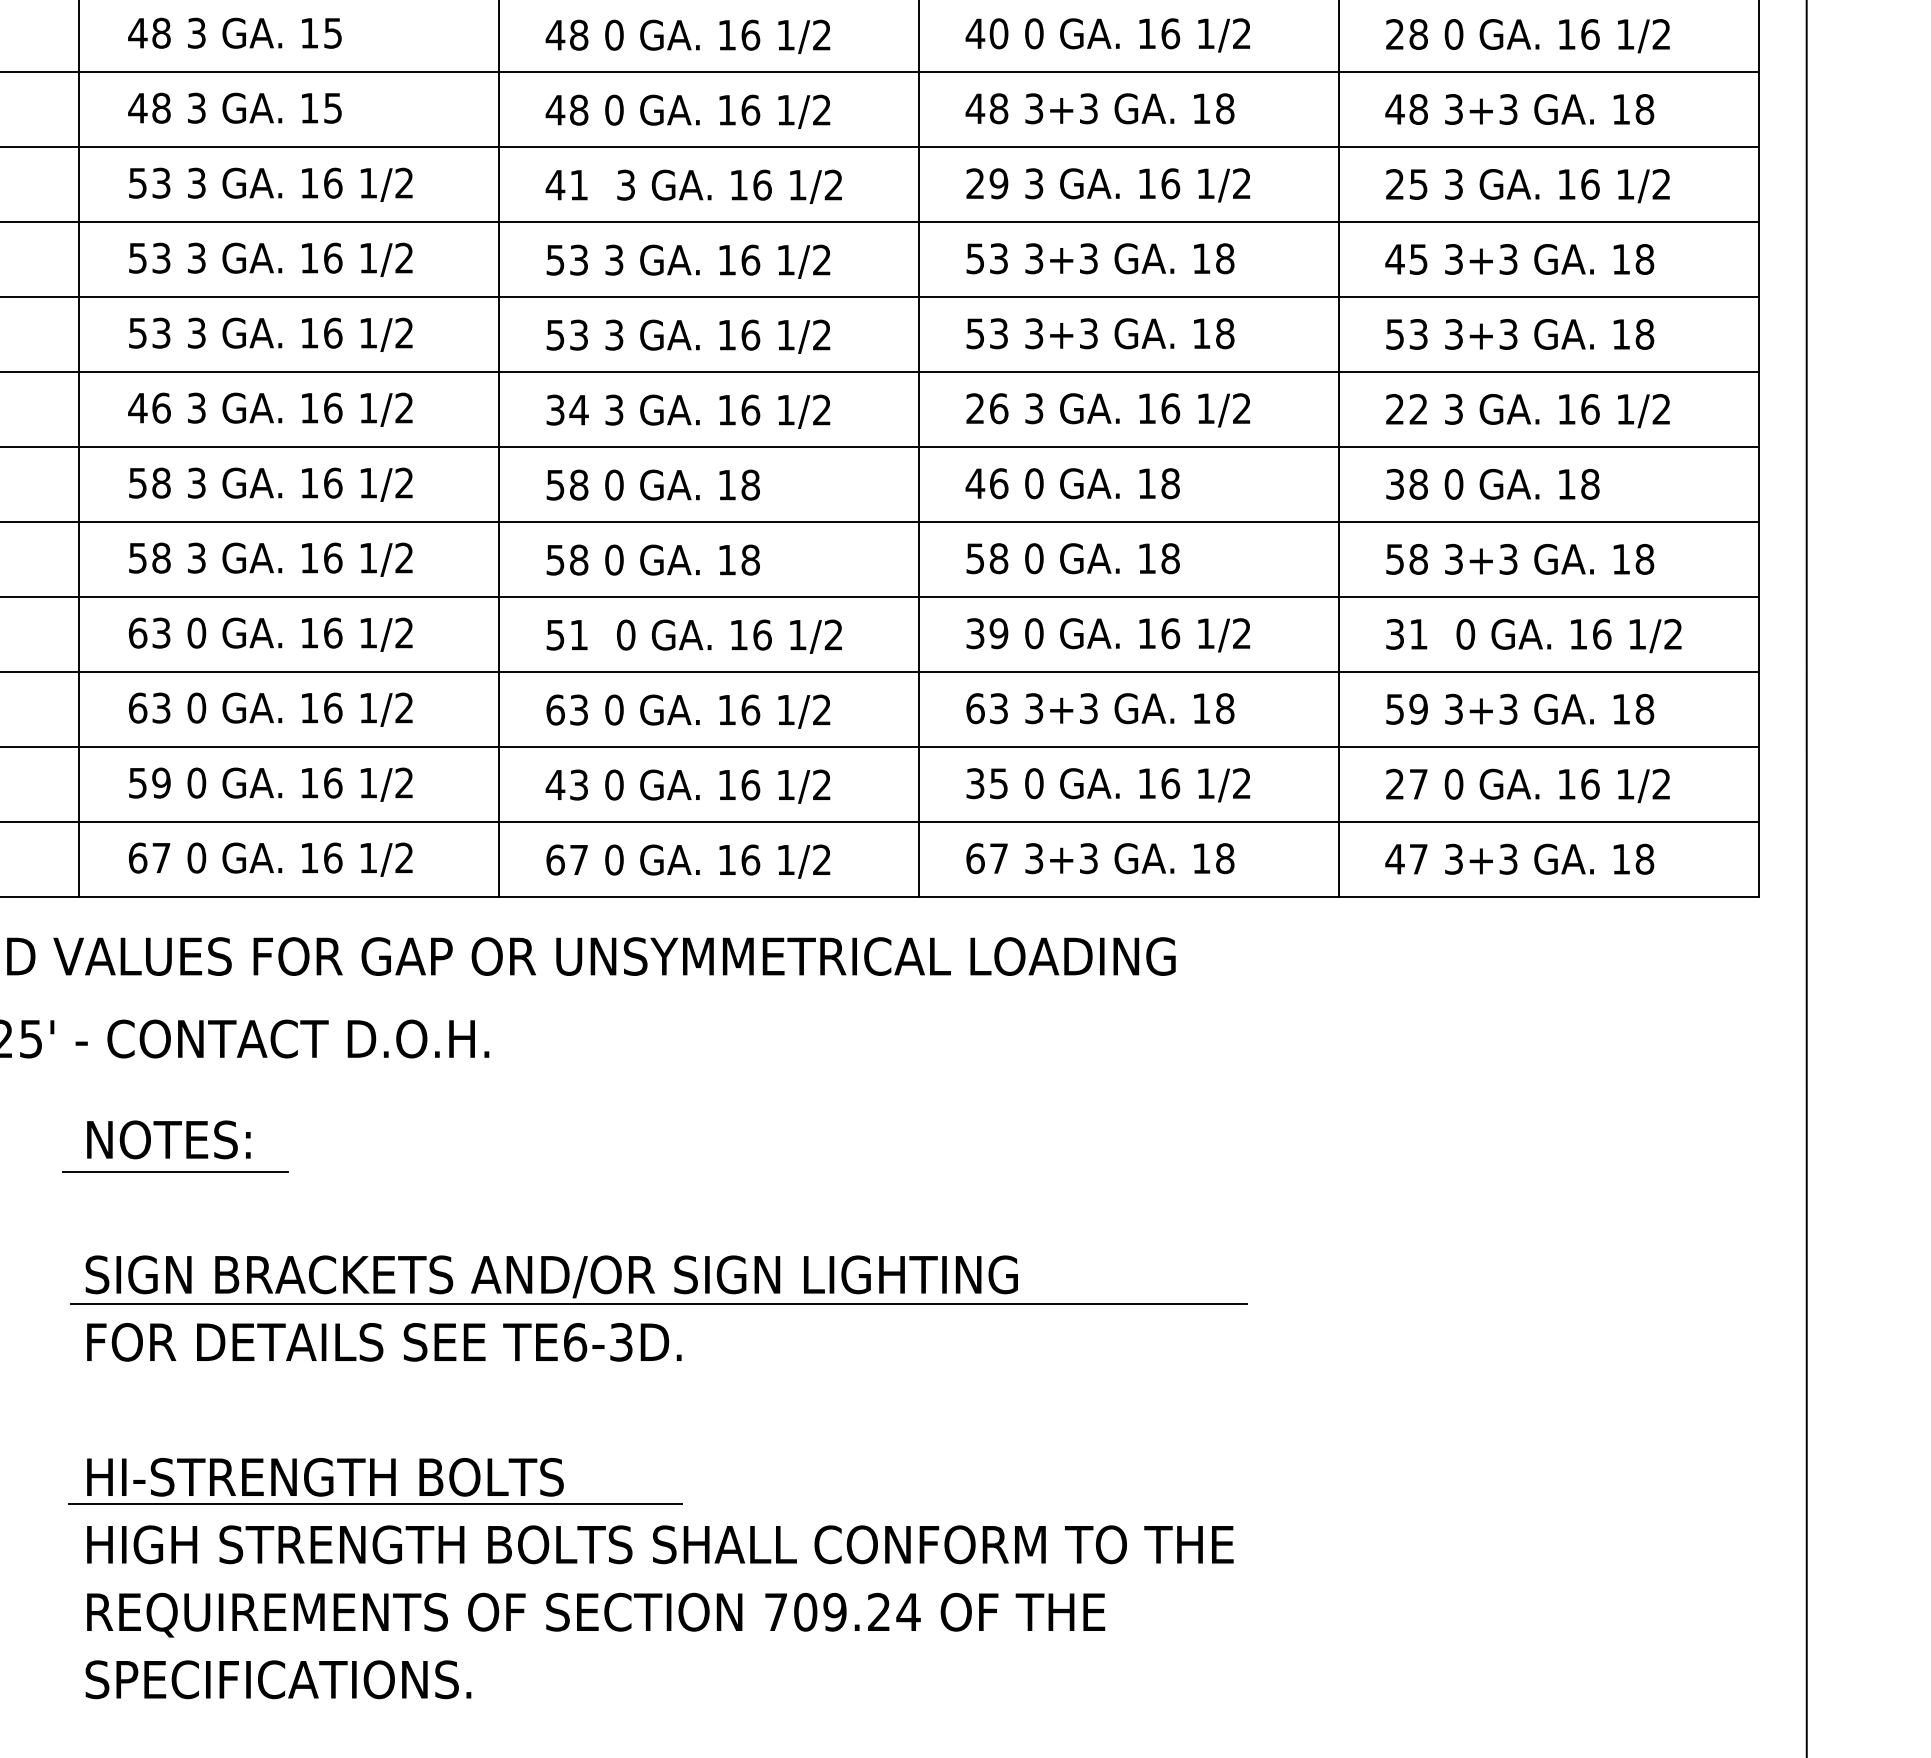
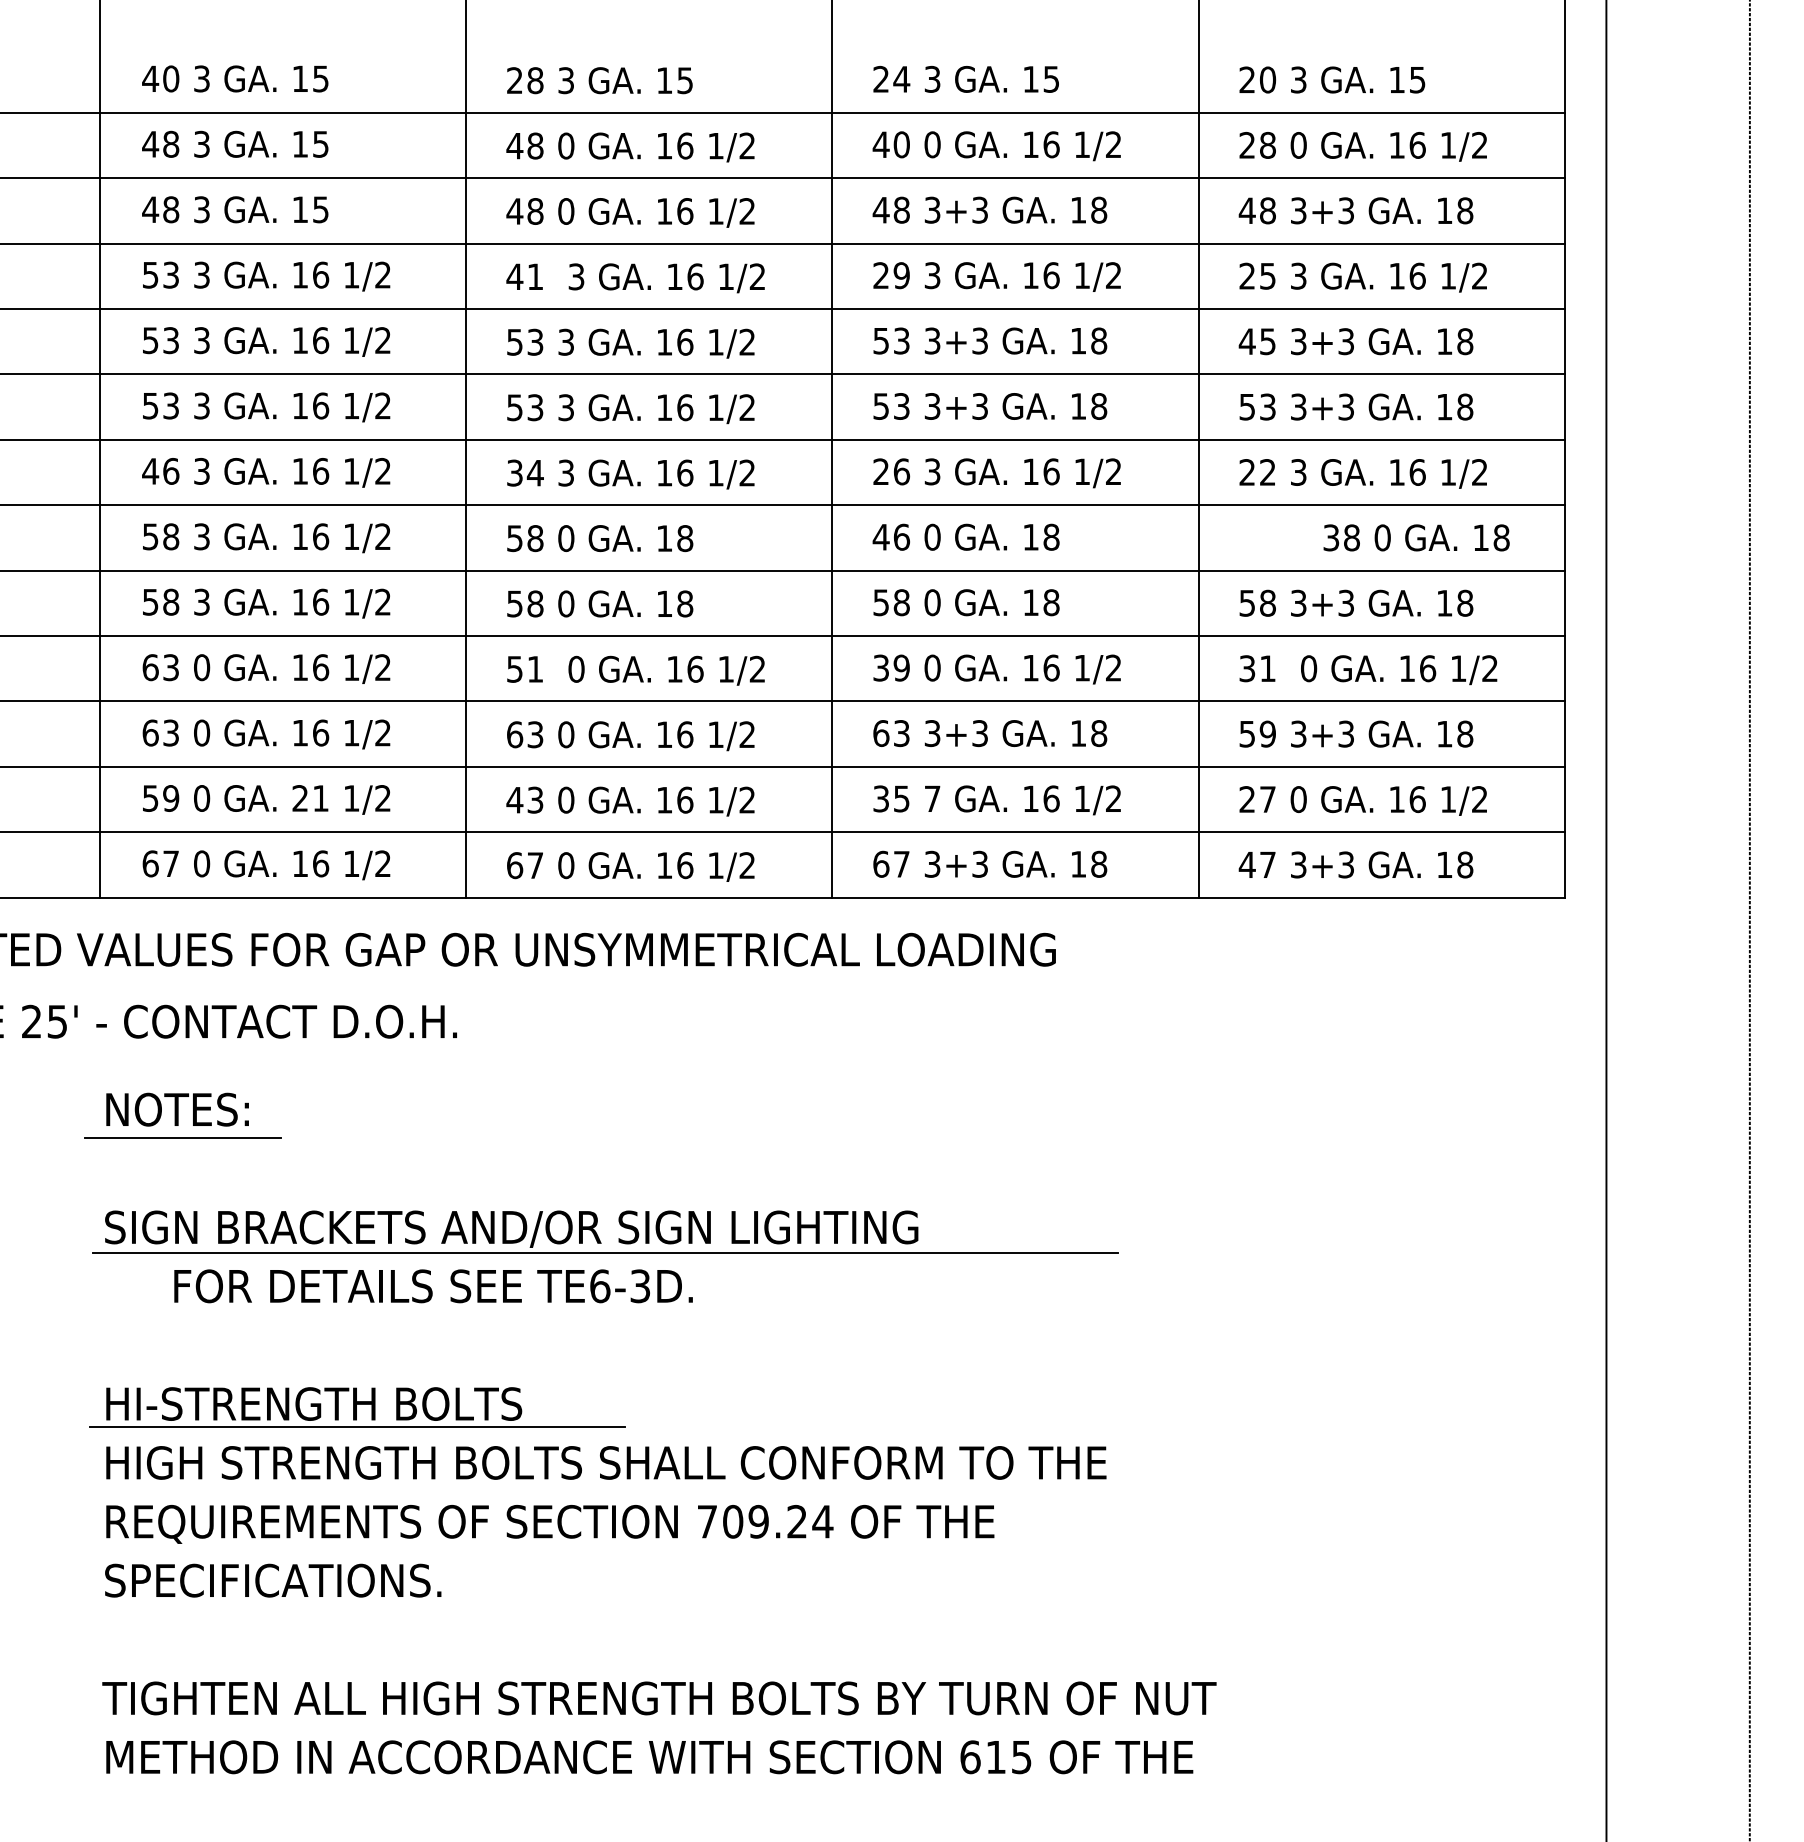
text: (1492, 483) -> (1416, 537), moved
text: (321, 783) -> (310, 798), 16 -> 21
text: (1034, 783) -> (932, 798), 0 -> 7
text: (384, 1342) -> (433, 1286), moved

